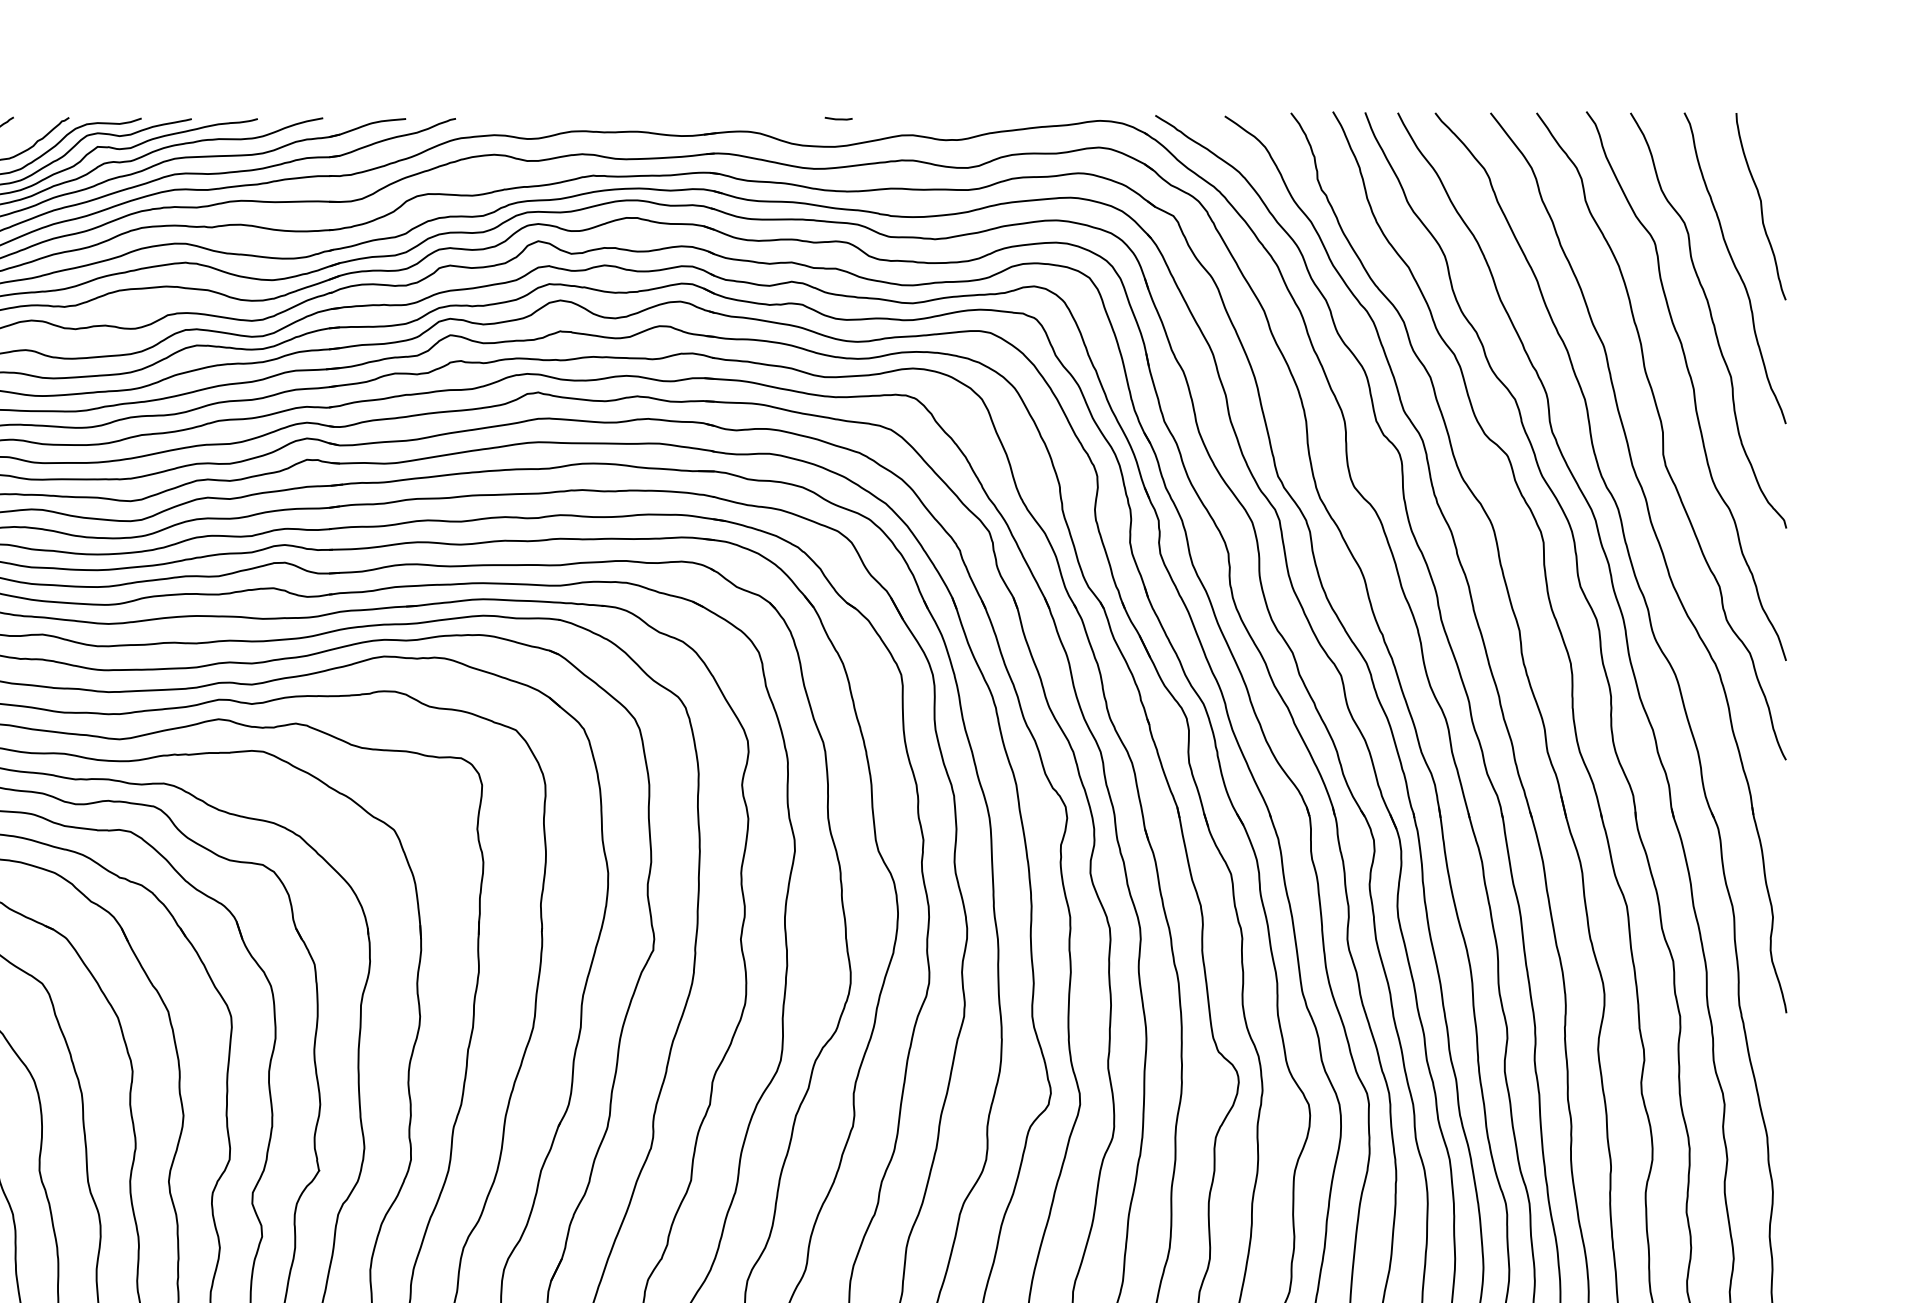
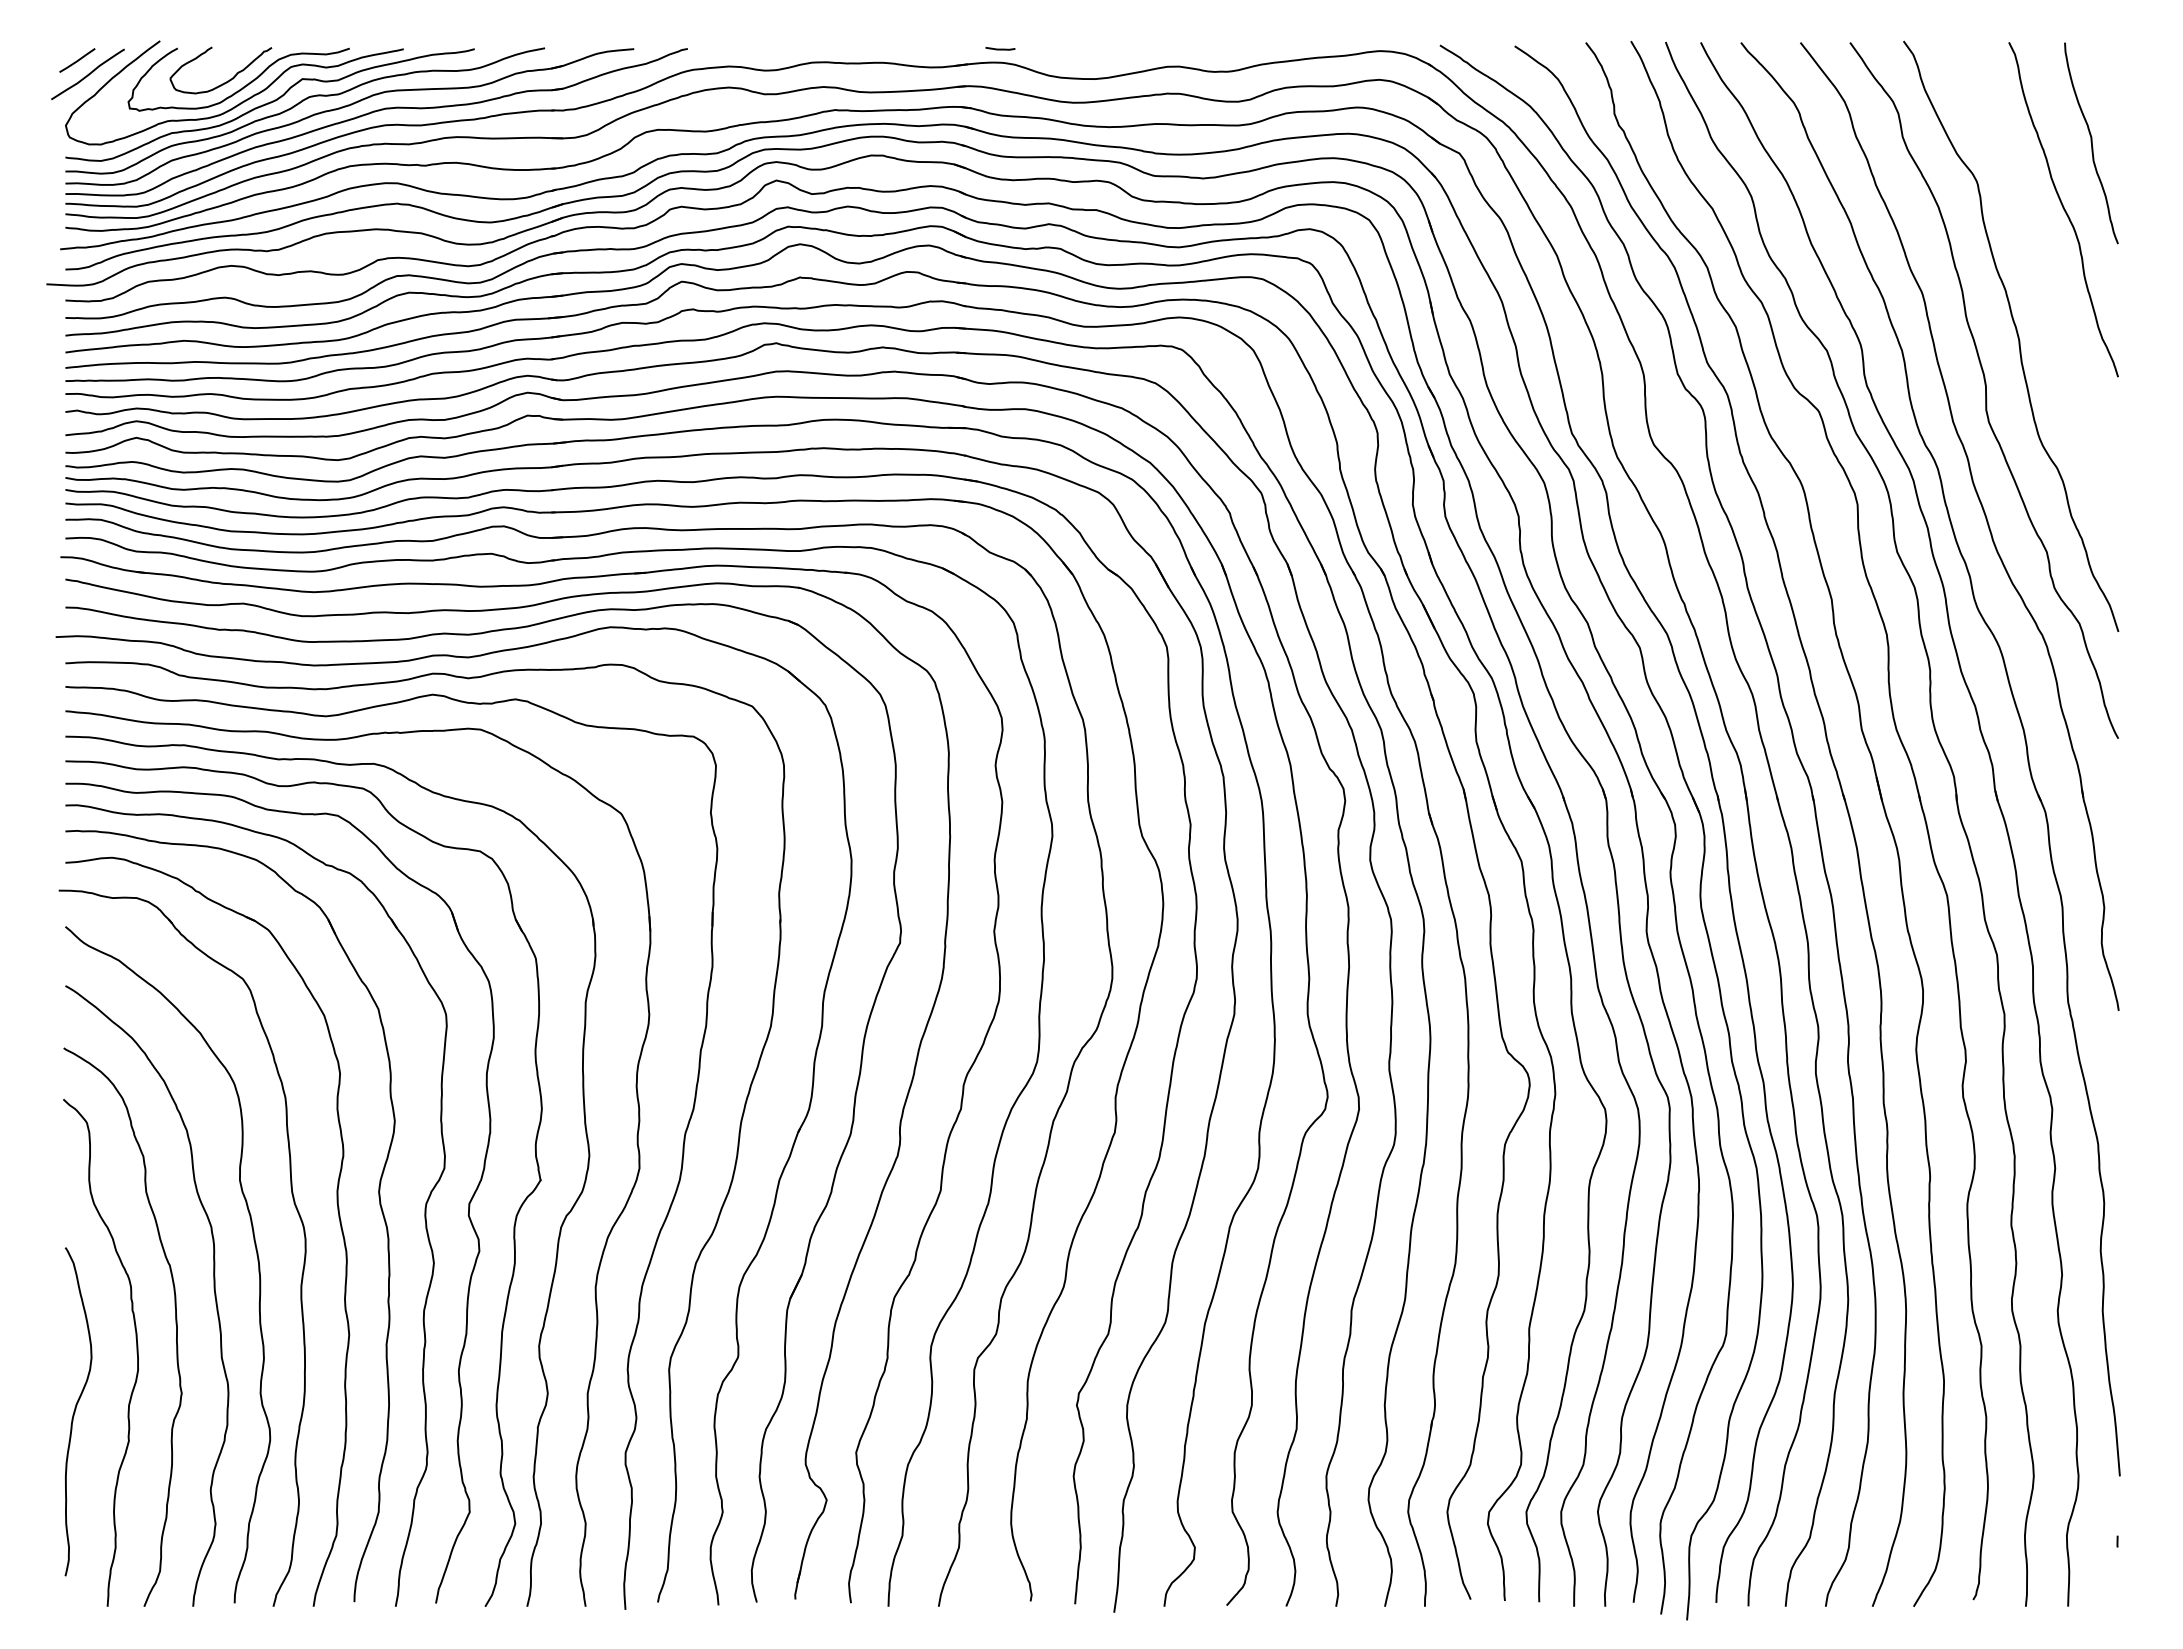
line: (838, 118) -> (1000, 48), moved
curve: (1710, 319) -> (2037, 264), removed

